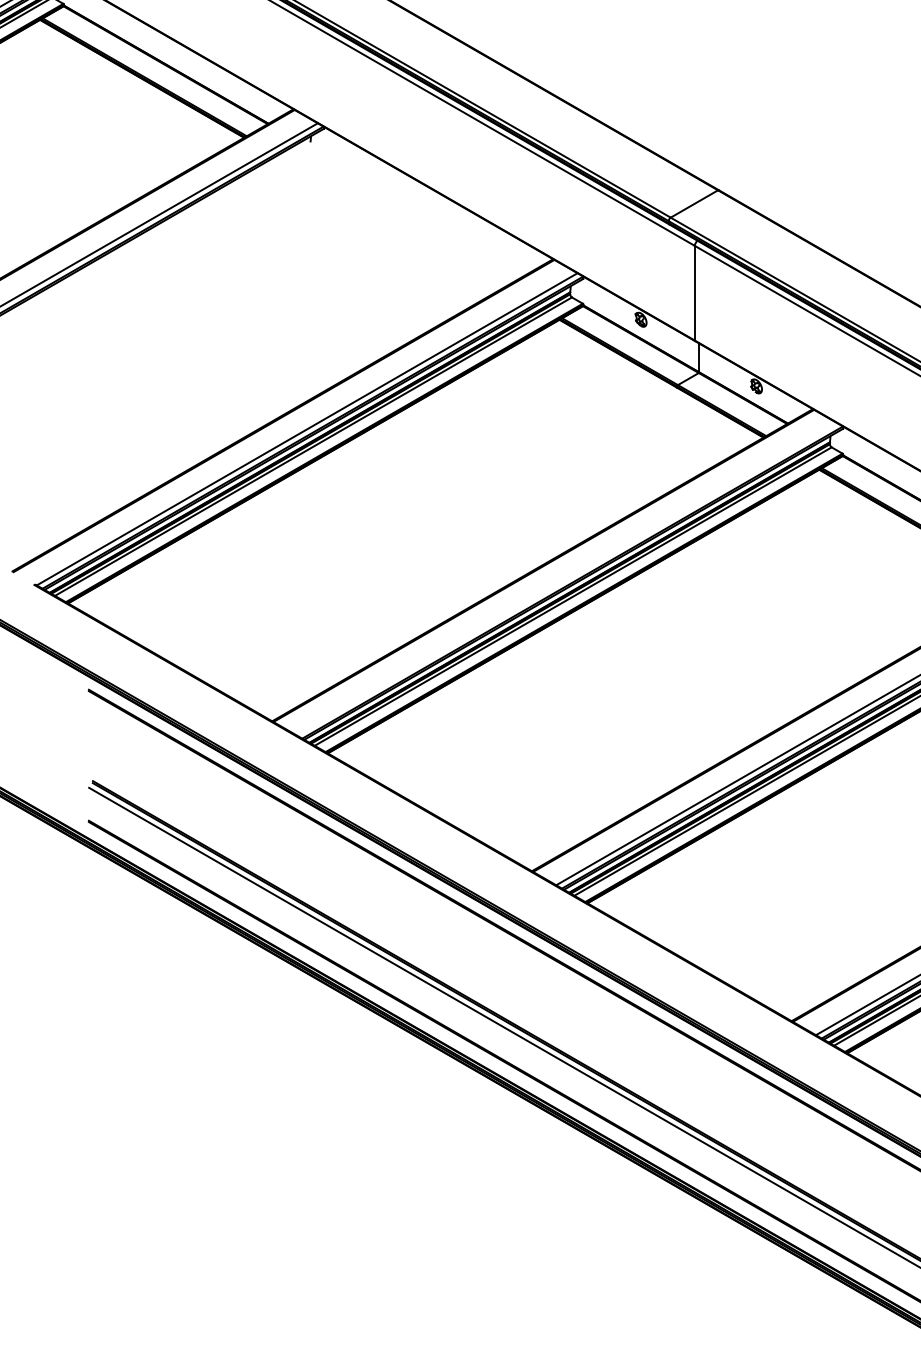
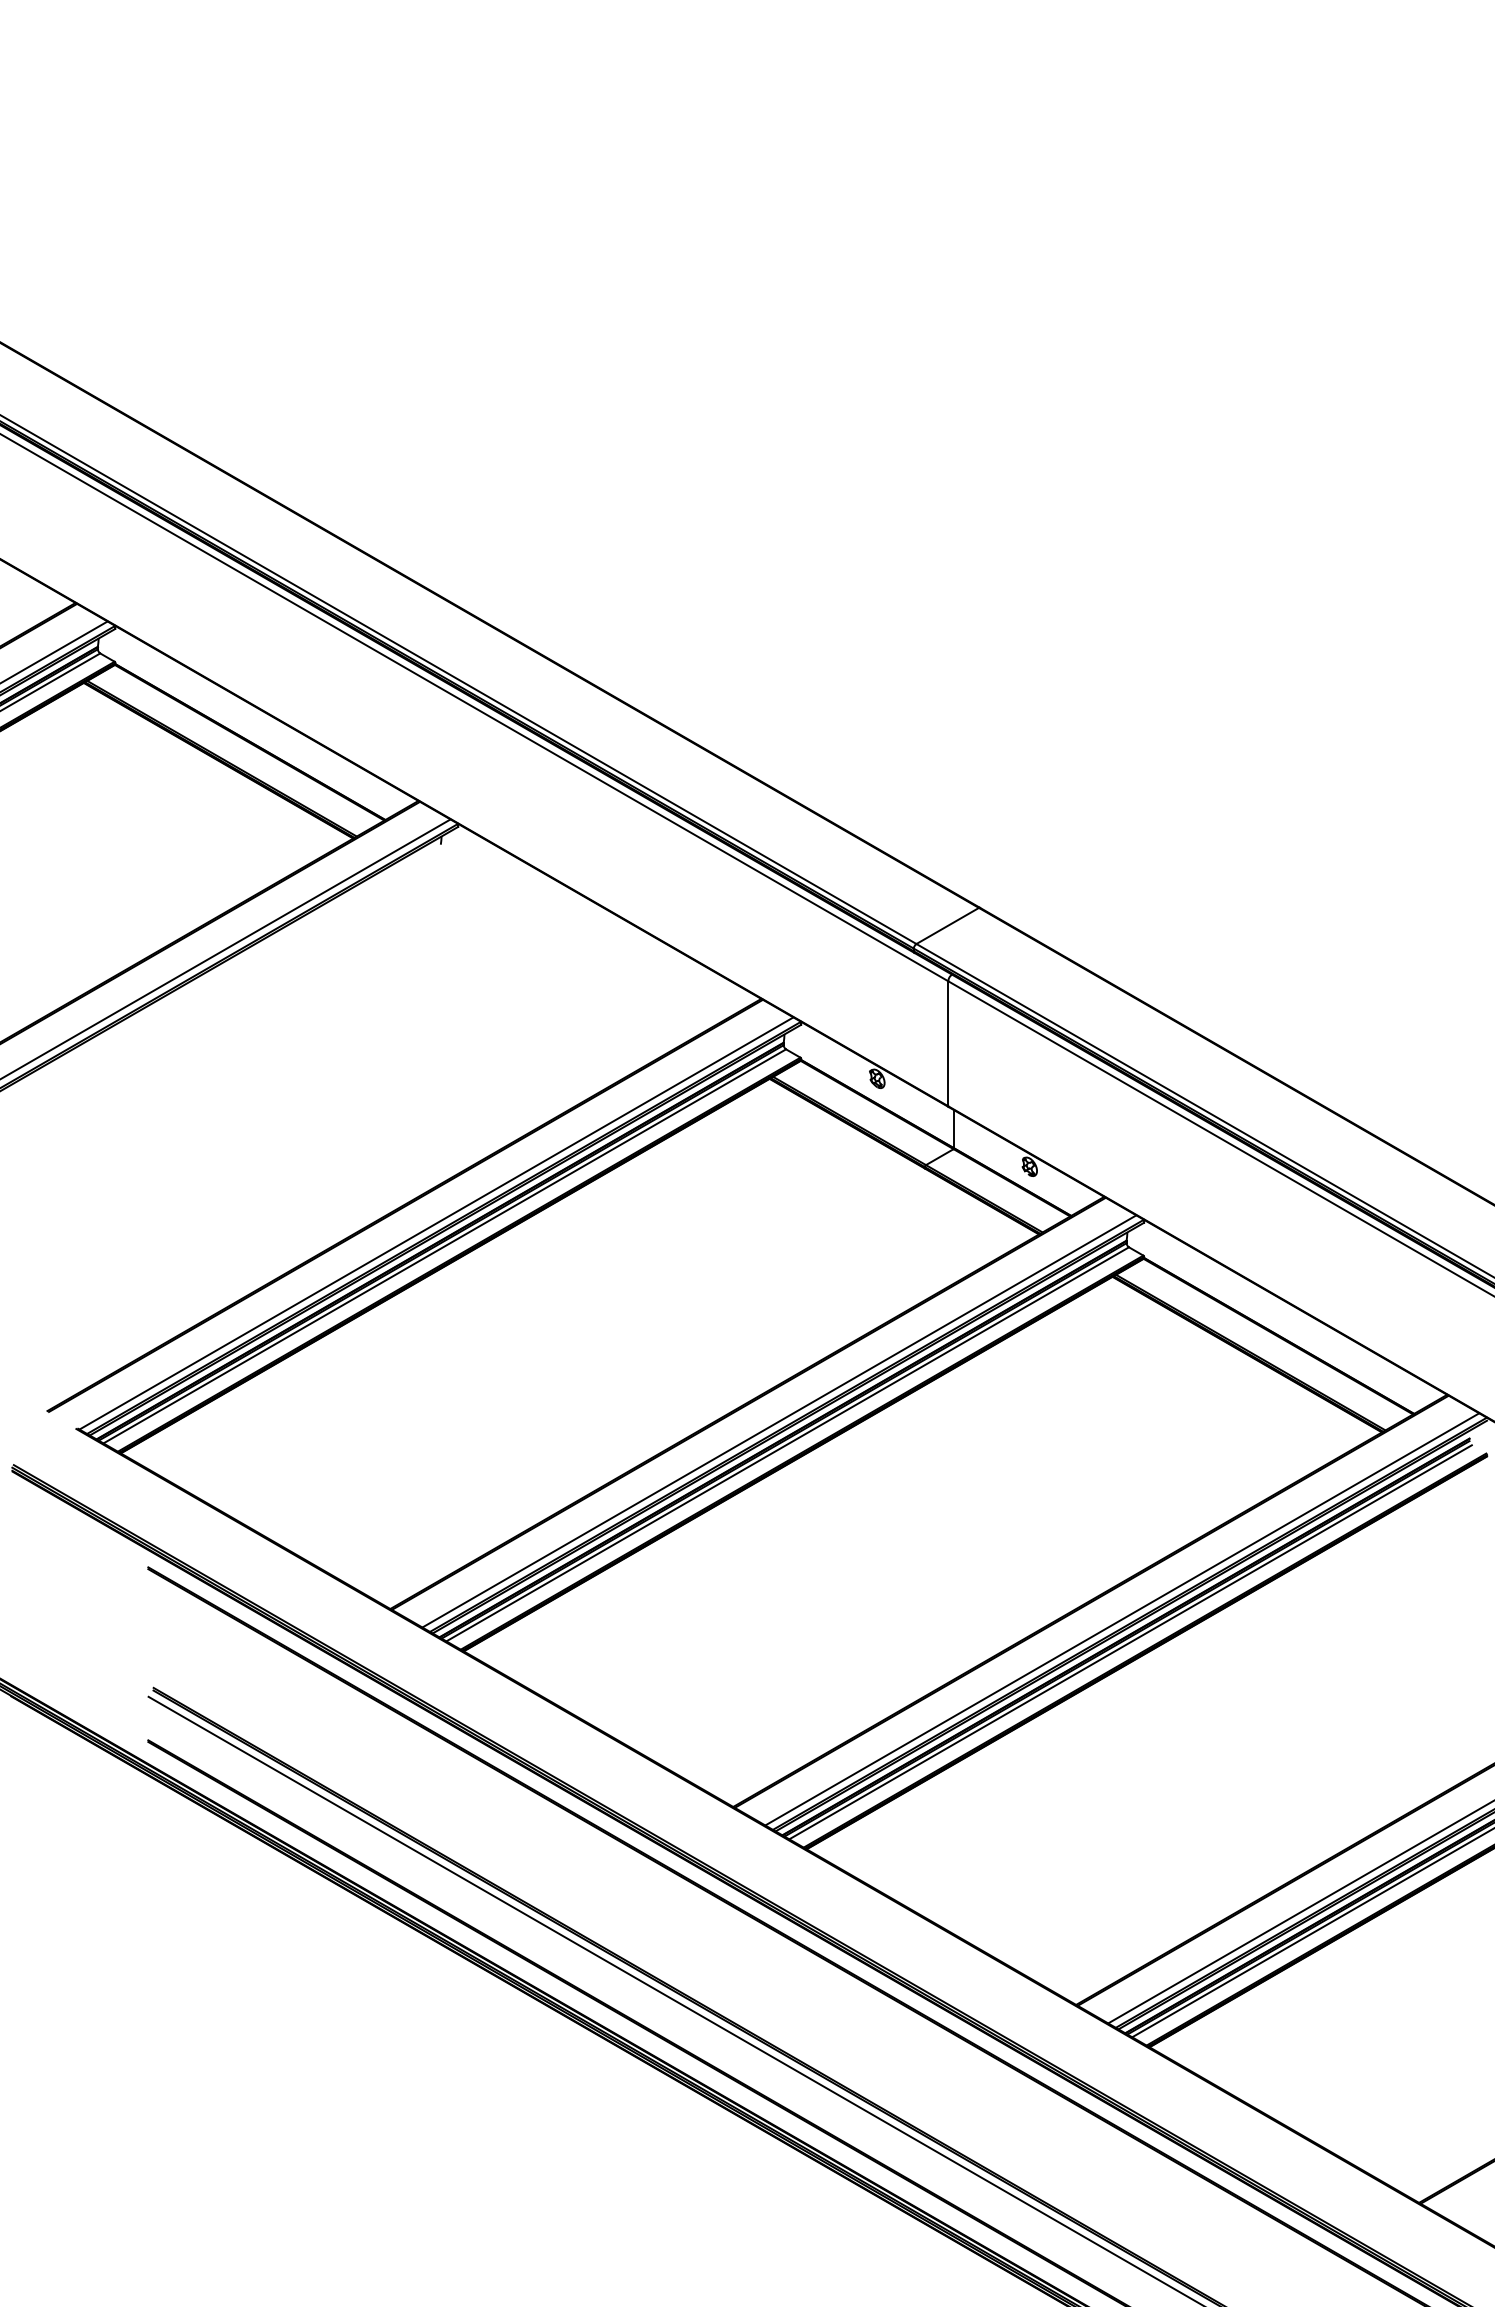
line: (566, 579) -> (779, 1421), added

